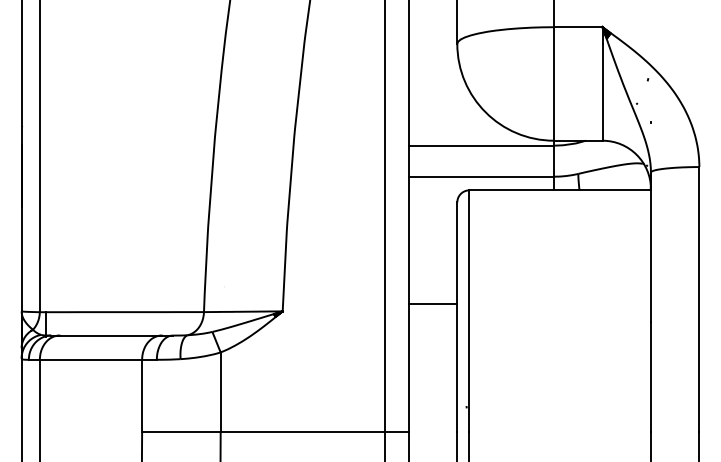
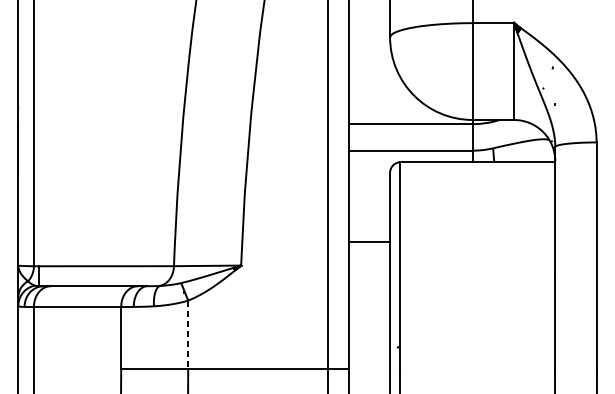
line: (432, 303) -> (368, 241), moved
line: (220, 392) -> (188, 334), solid -> dashed

